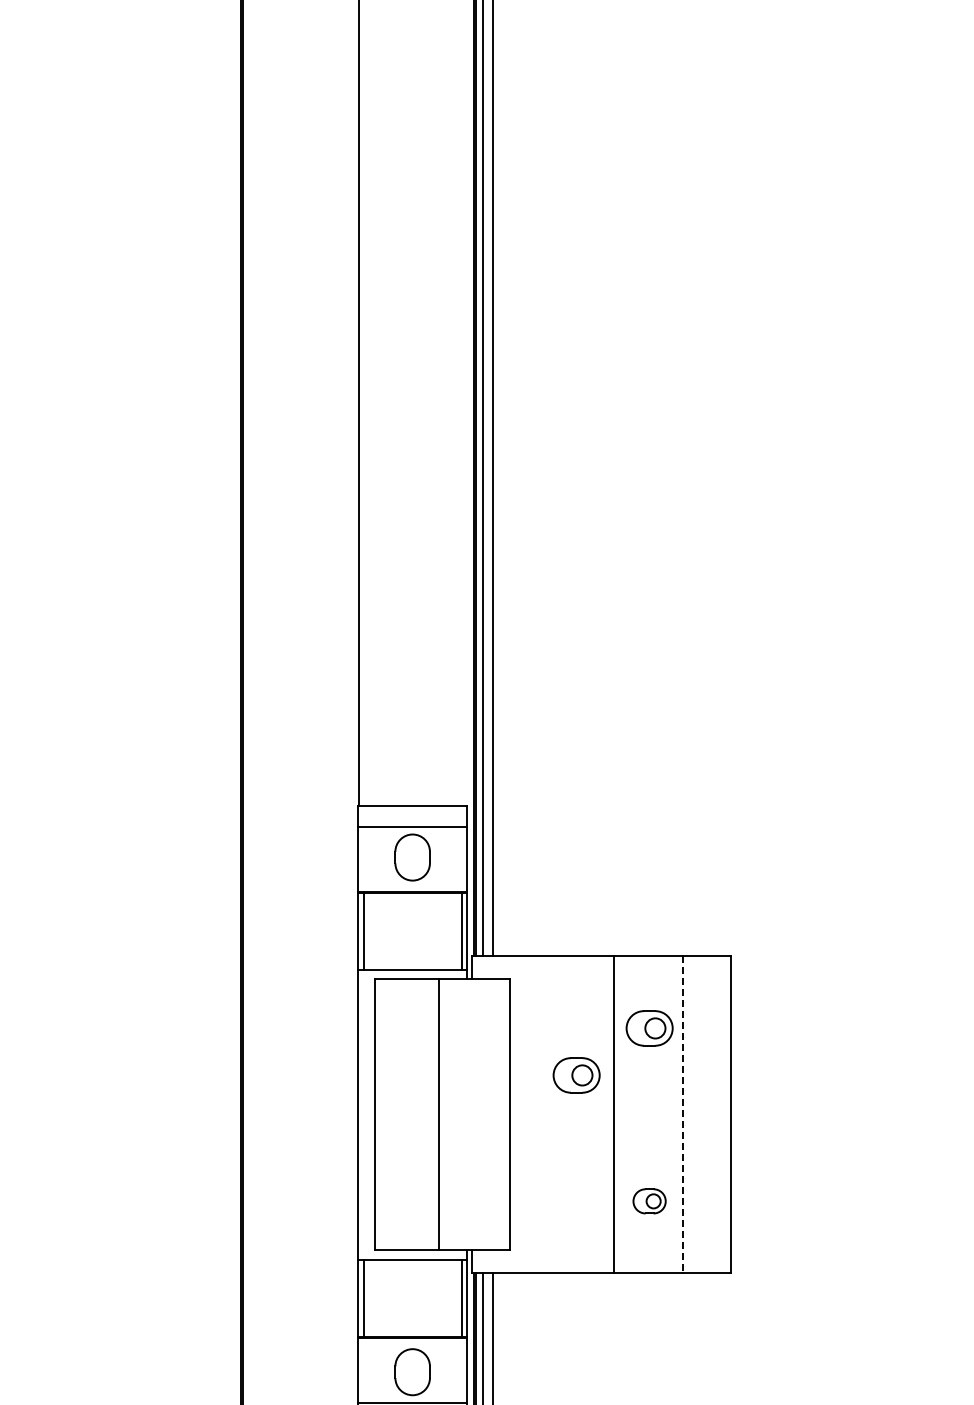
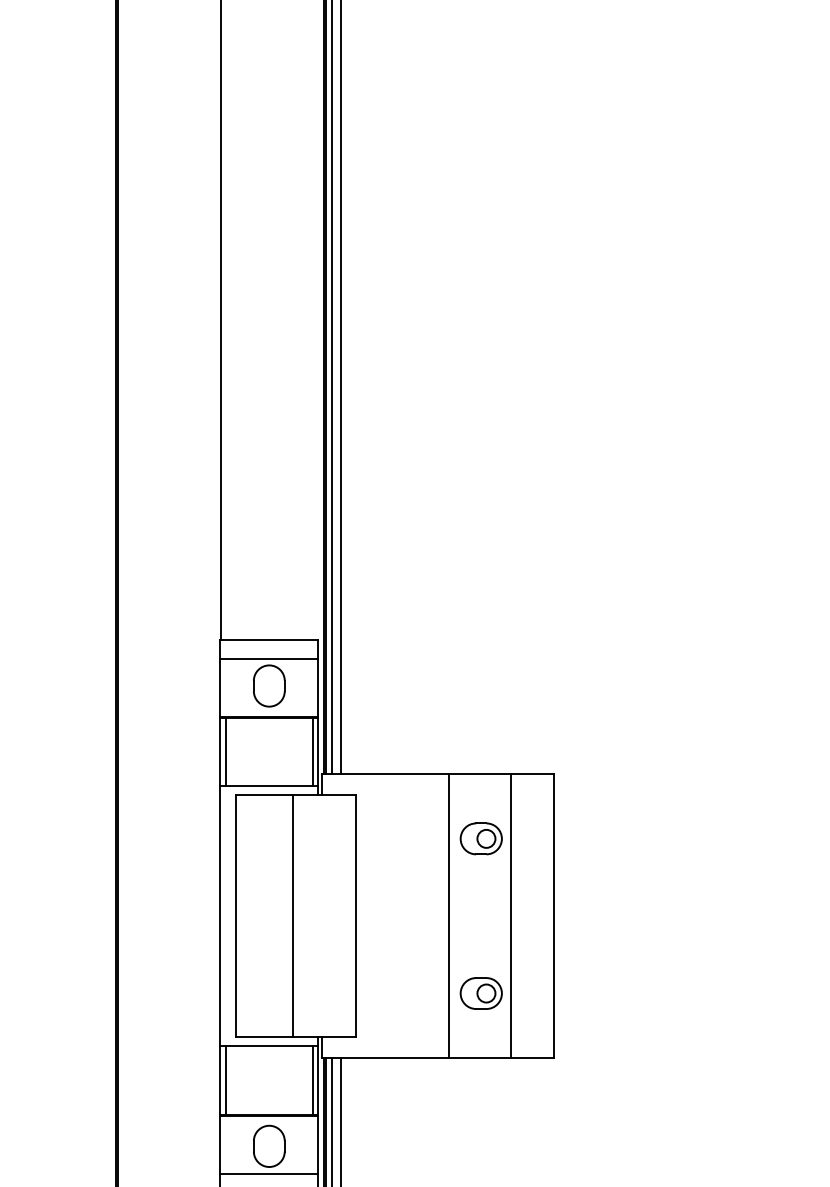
part: (576, 1075) -> (415, 880), removed
line: (683, 1115) -> (511, 916), dashed -> solid
part: (649, 1201) -> (481, 993), size x1.43

